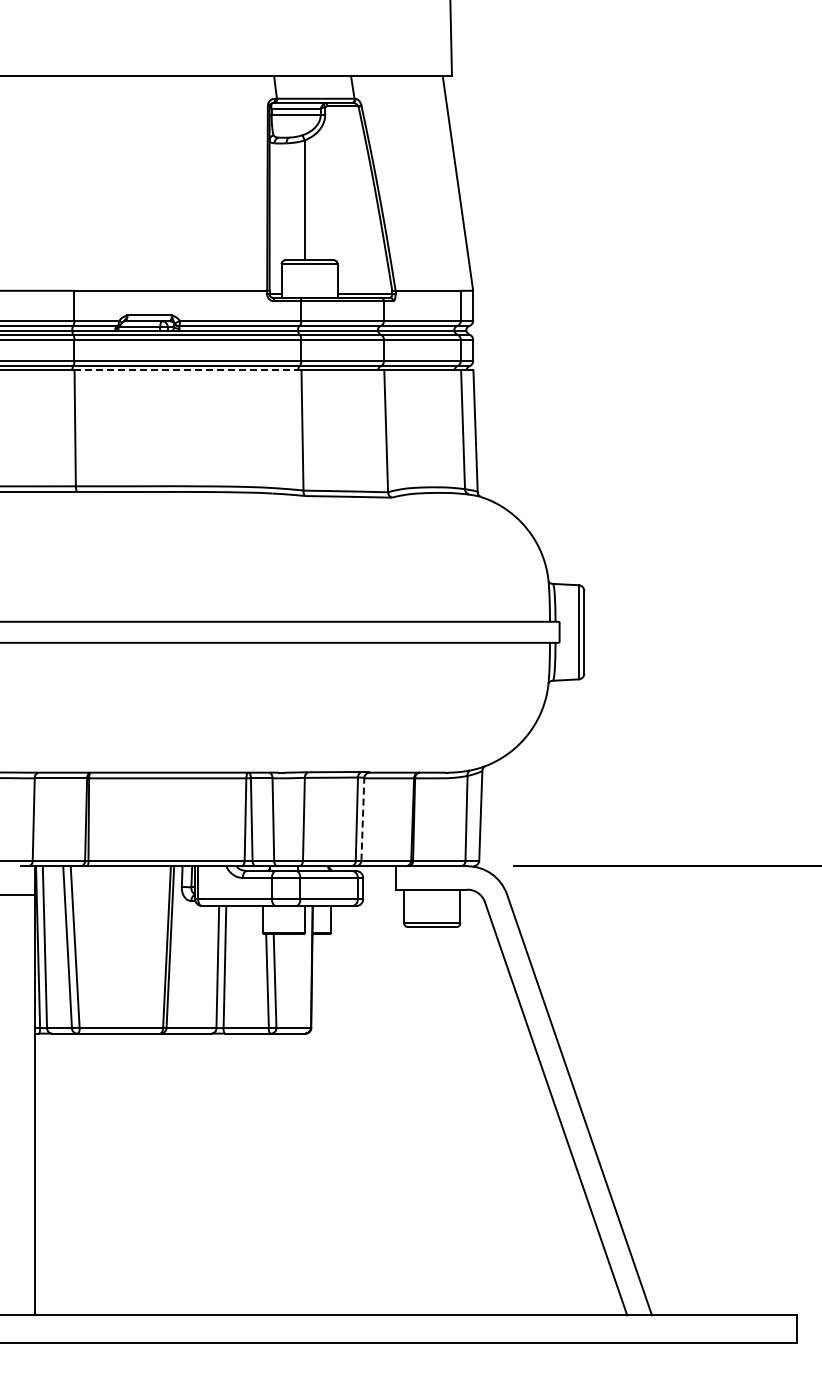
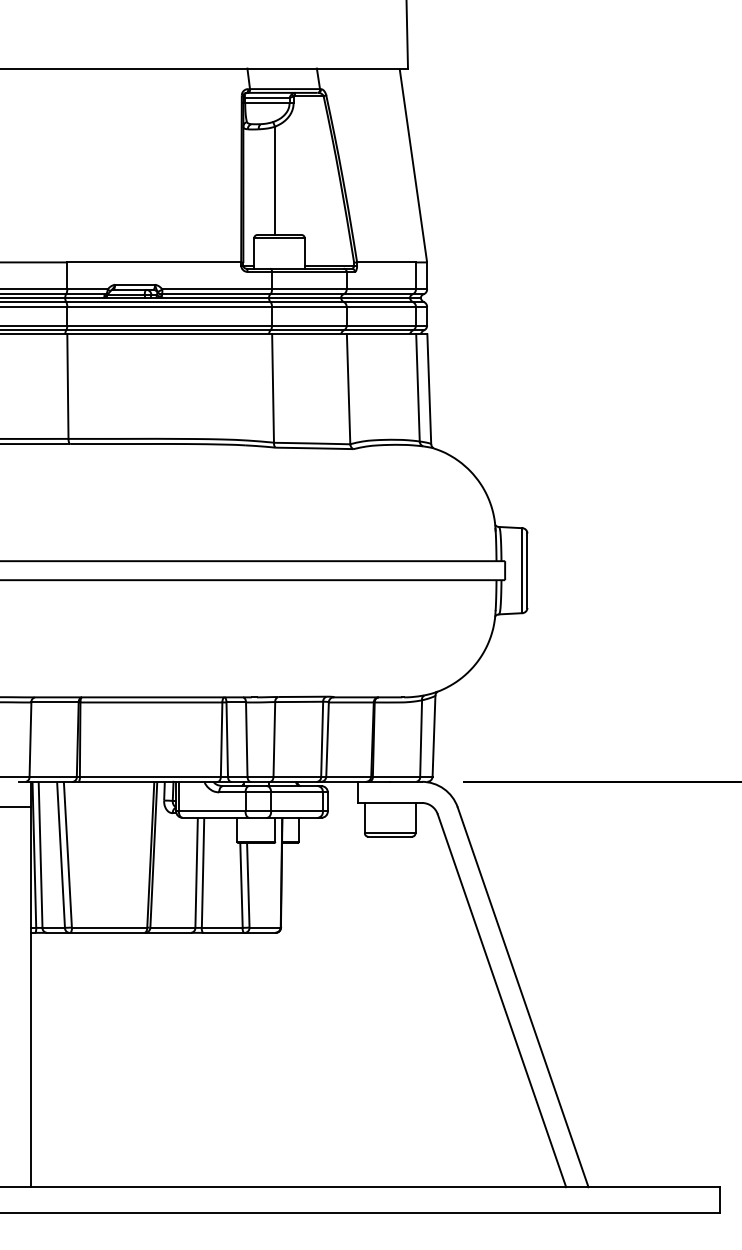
line: (187, 370) -> (169, 334), dashed -> solid
line: (362, 818) -> (327, 738), dashed -> solid

